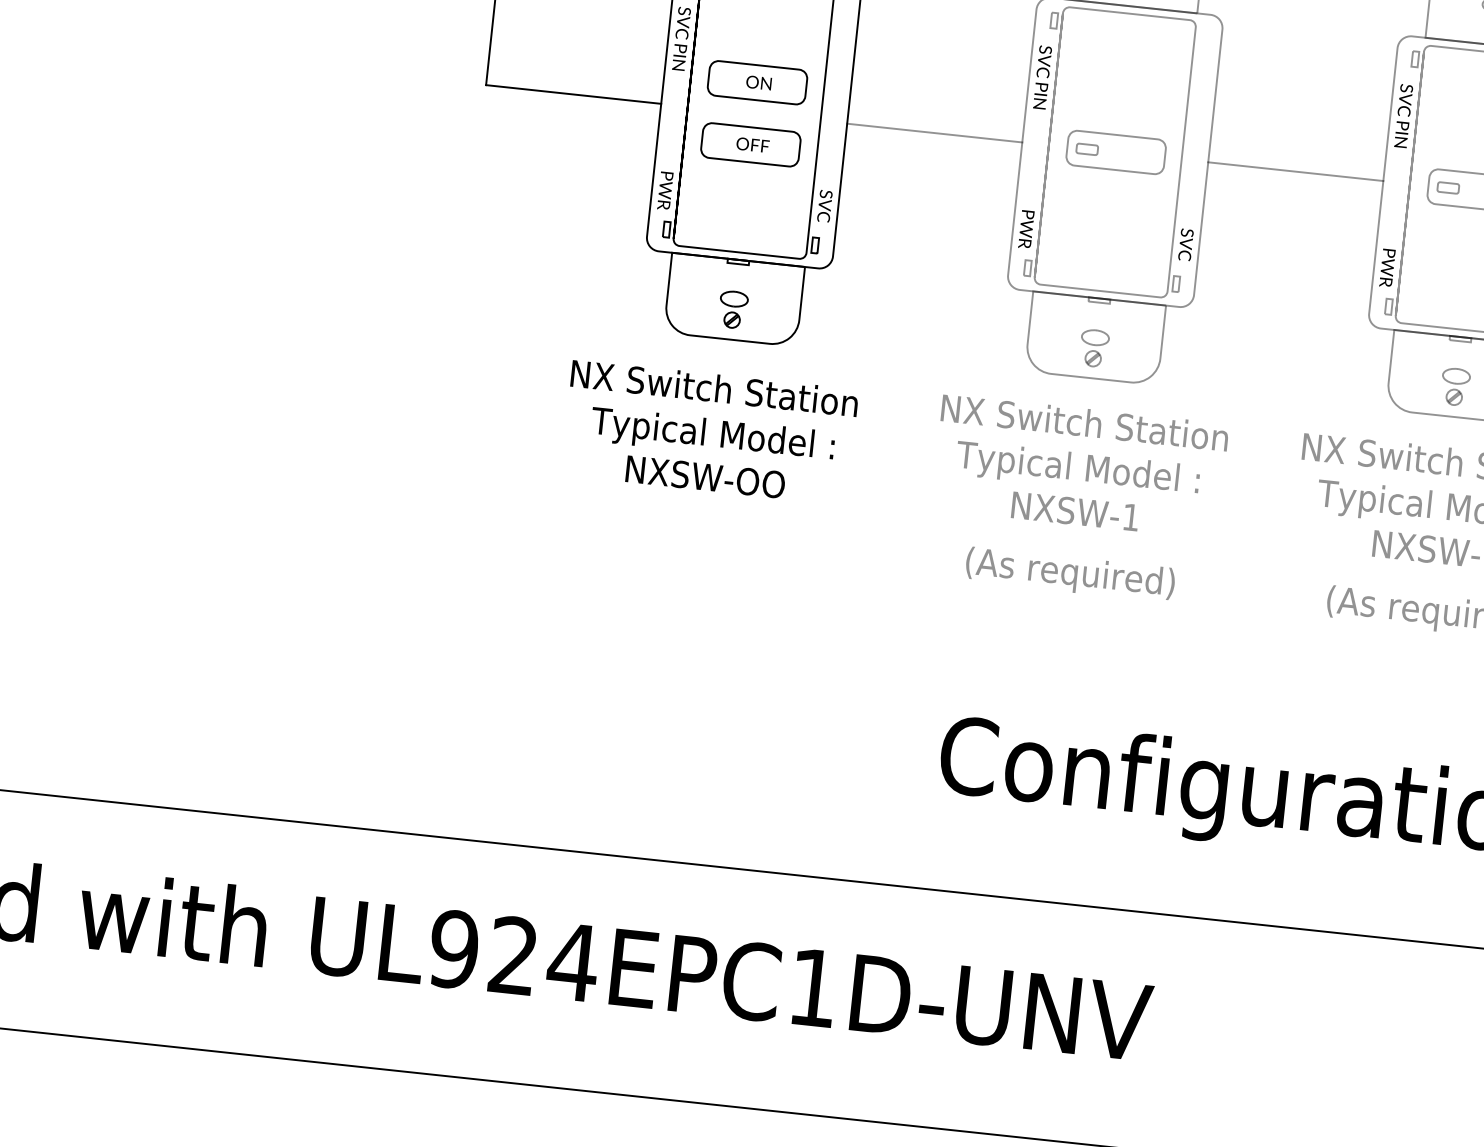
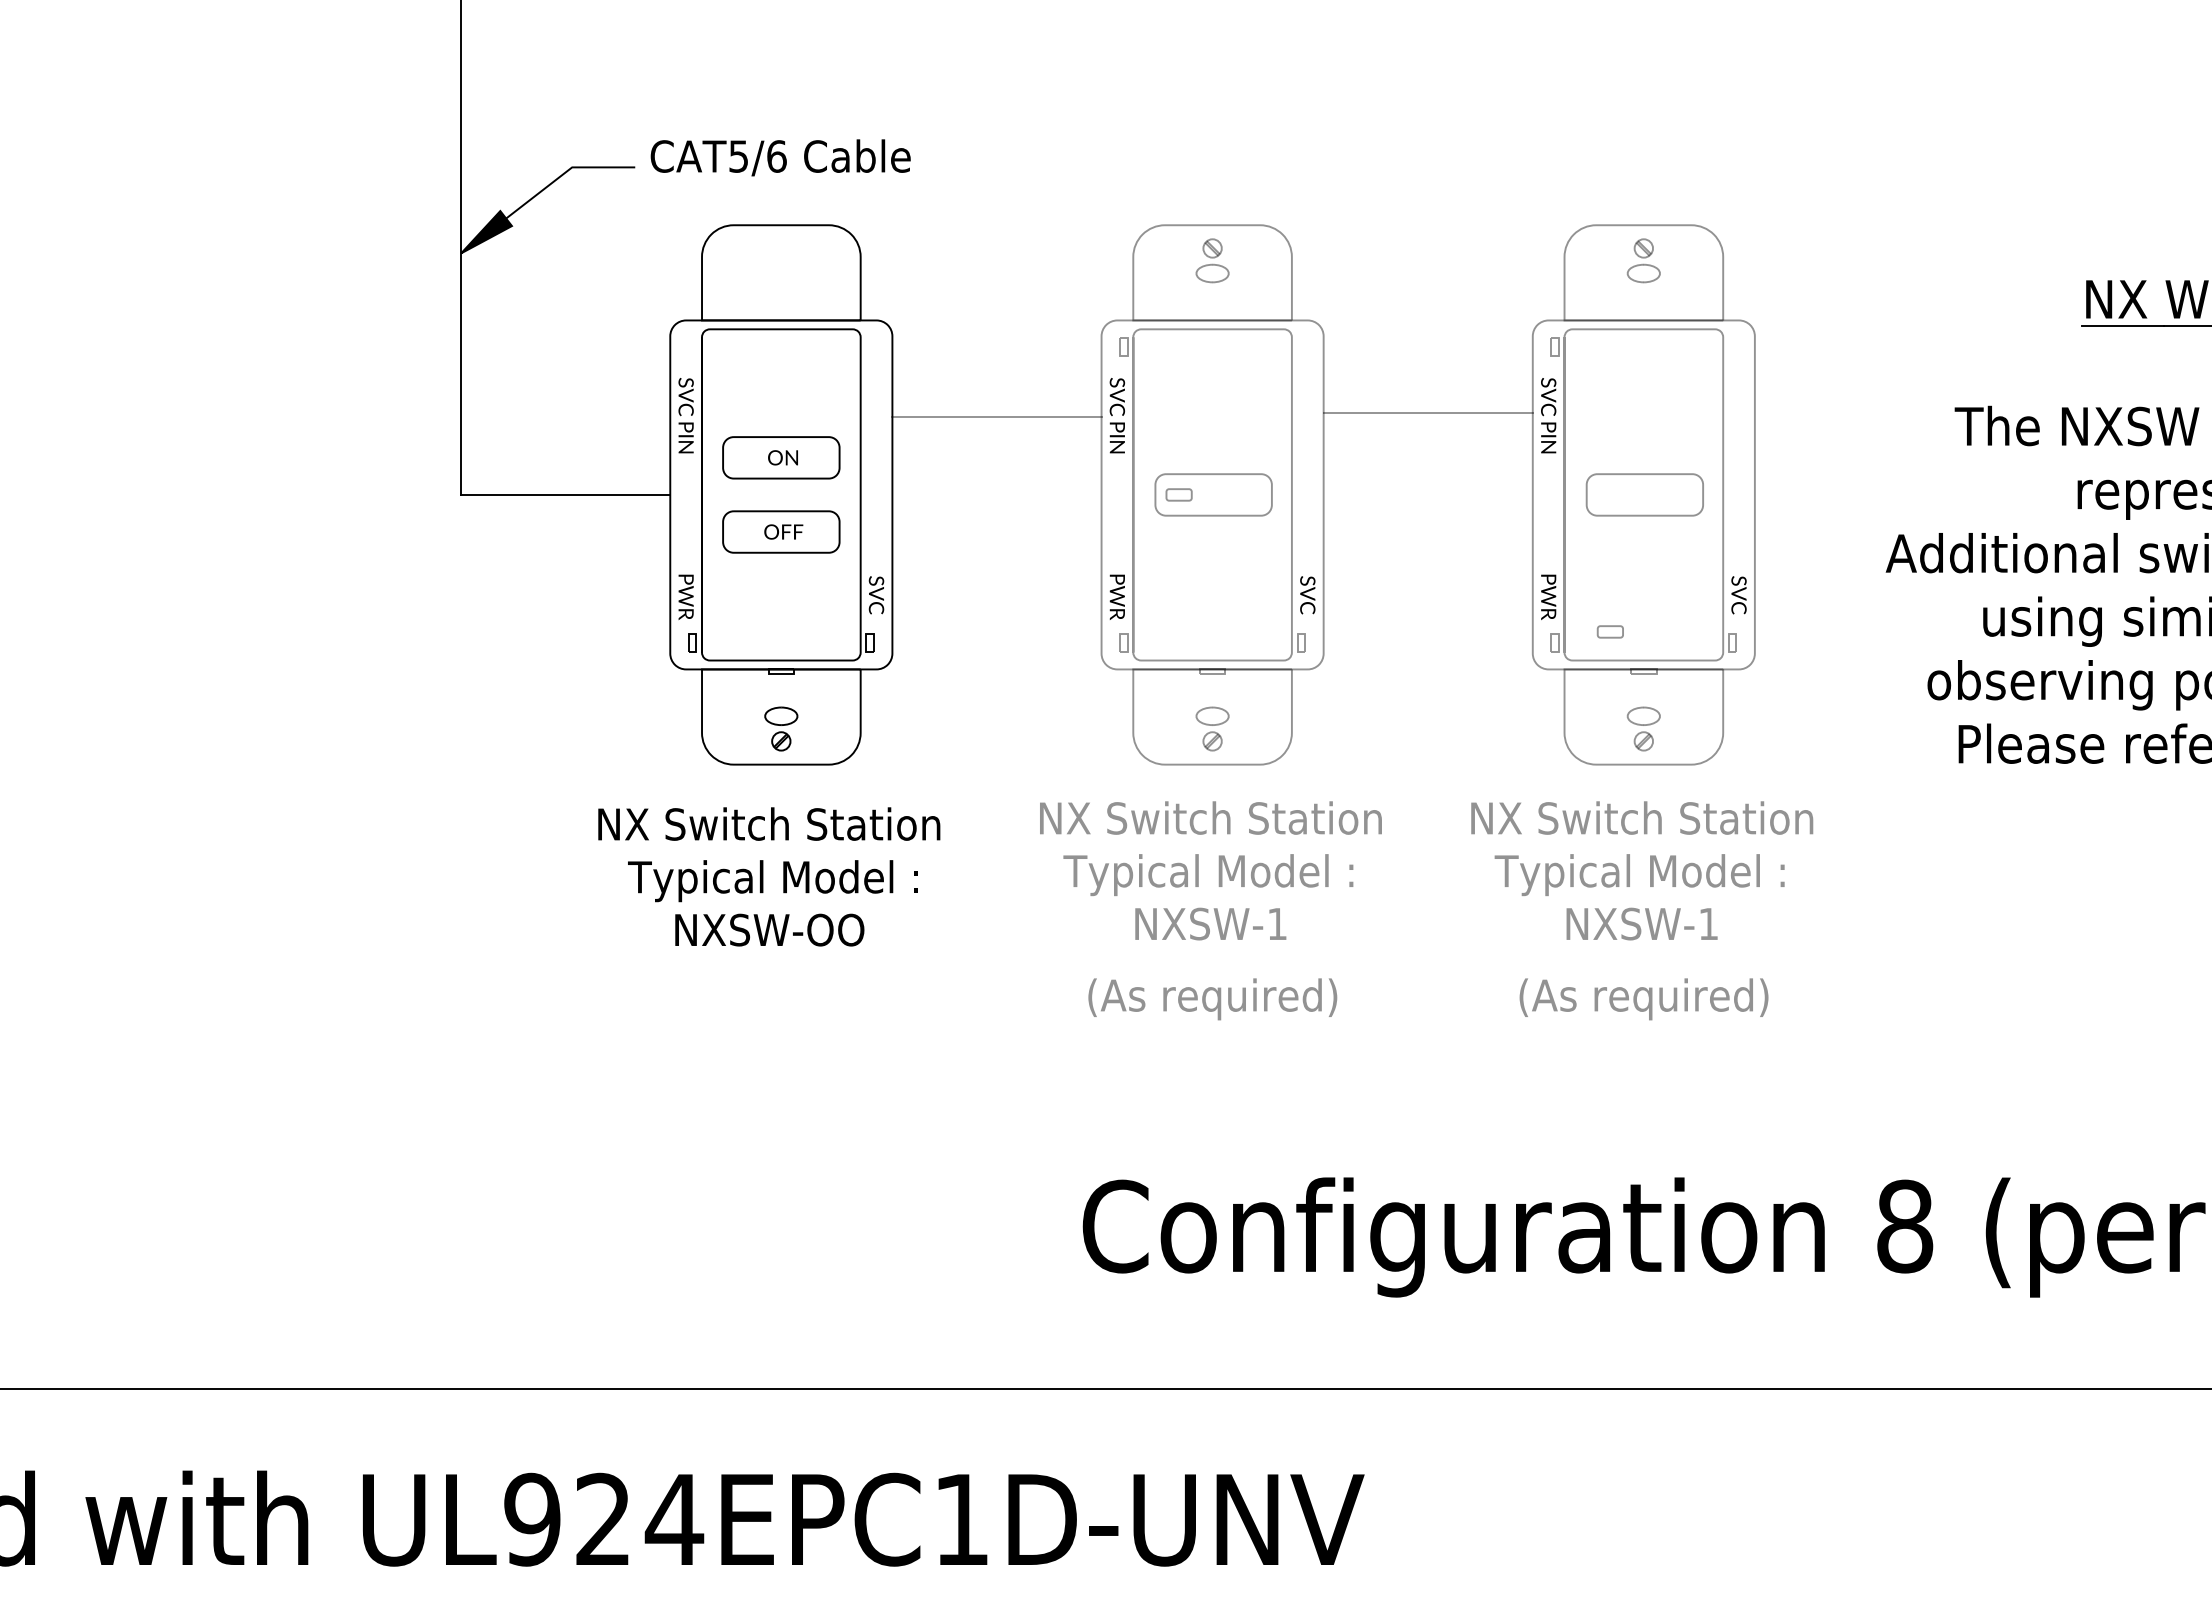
line: (934, 132) -> (996, 416), moved
line: (1295, 171) -> (1427, 412), moved
part: (1448, 187) -> (1610, 631), moved

